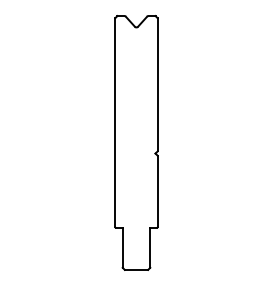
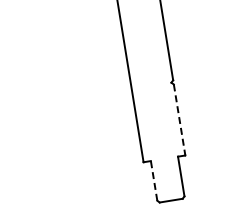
line: (157, 191) -> (179, 119), solid -> dashed
line: (122, 247) -> (153, 180), solid -> dashed

